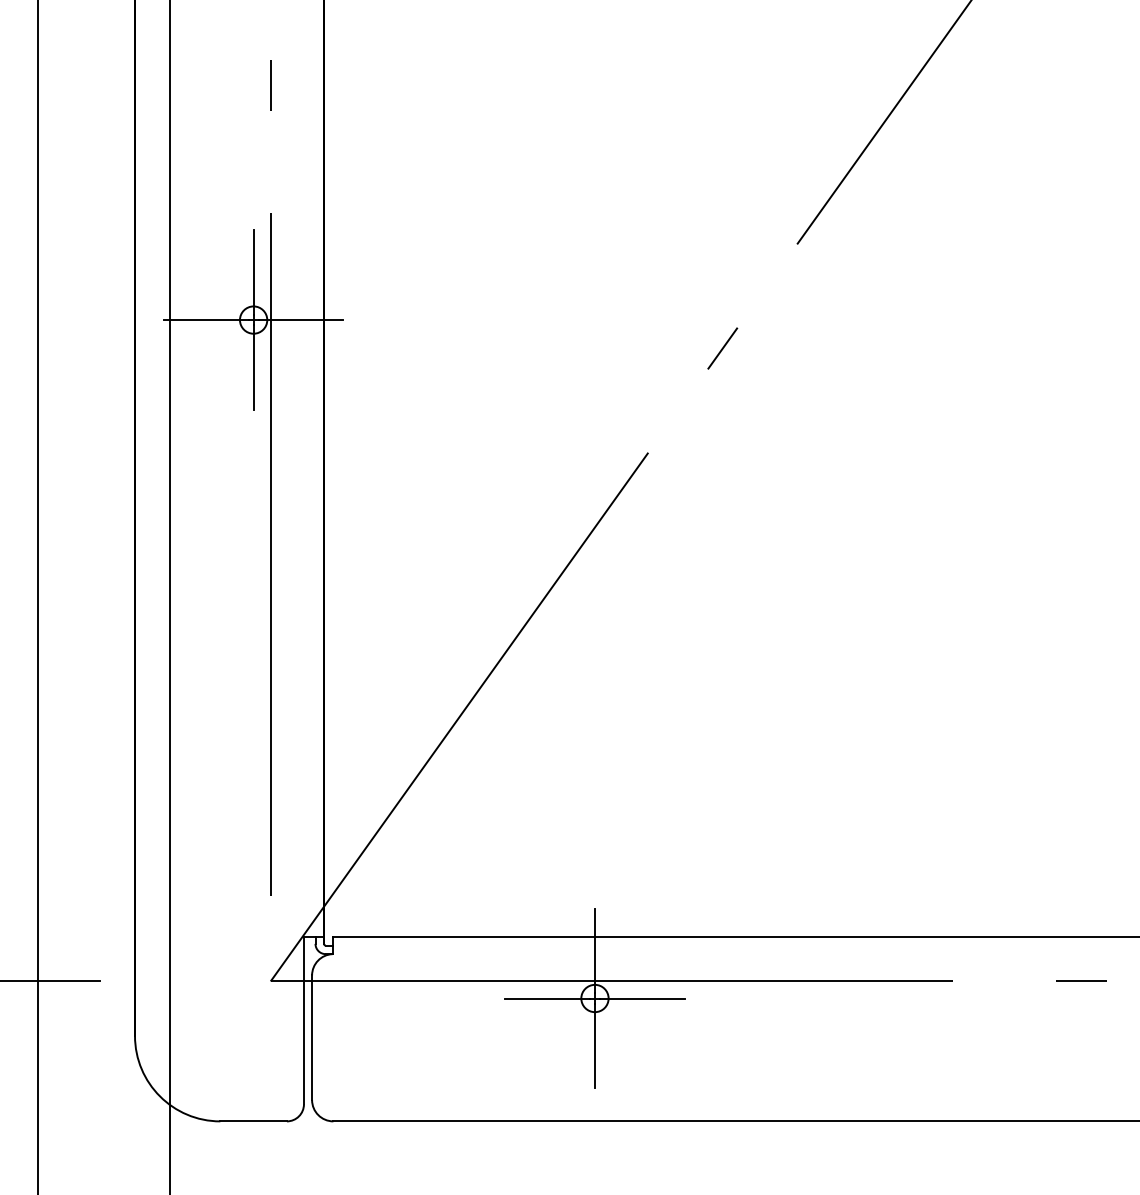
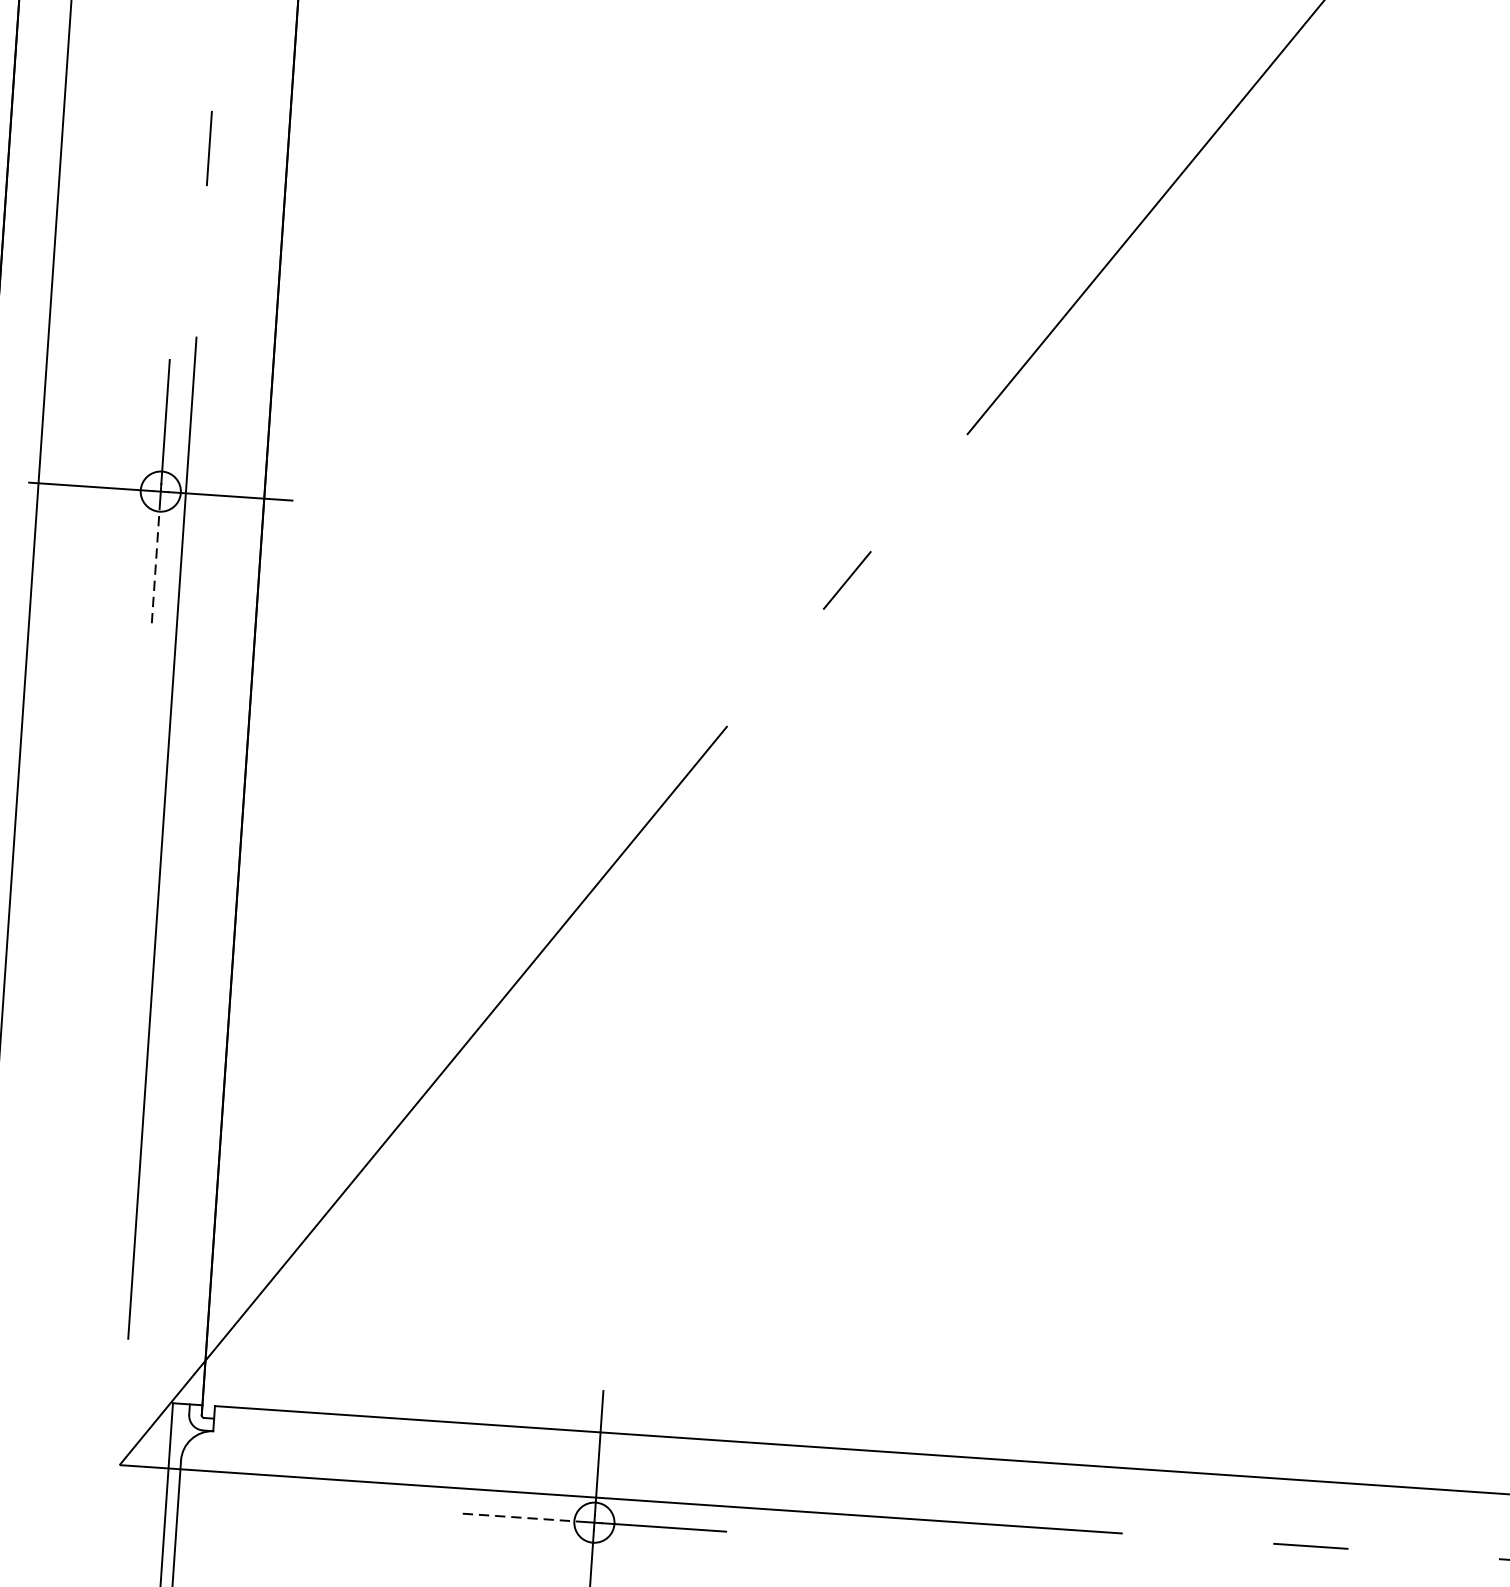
line: (253, 366) -> (155, 559), solid -> dashed
line: (548, 998) -> (526, 1518), solid -> dashed

